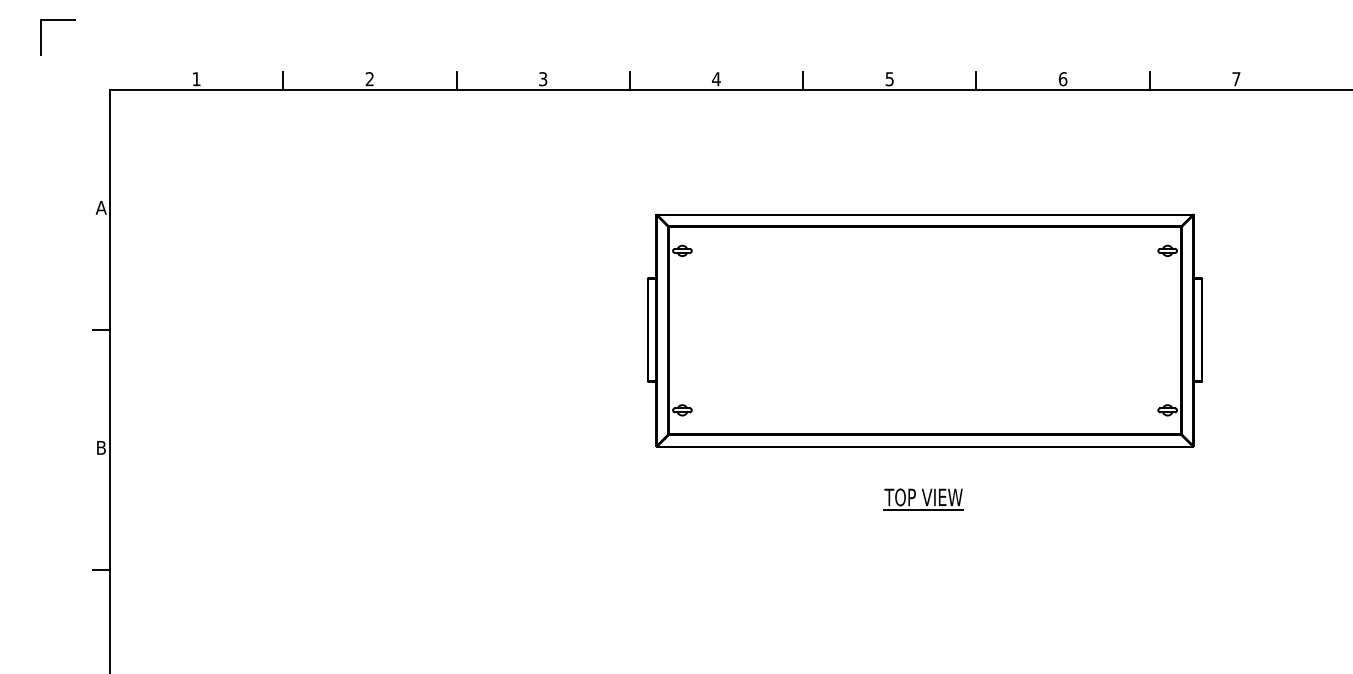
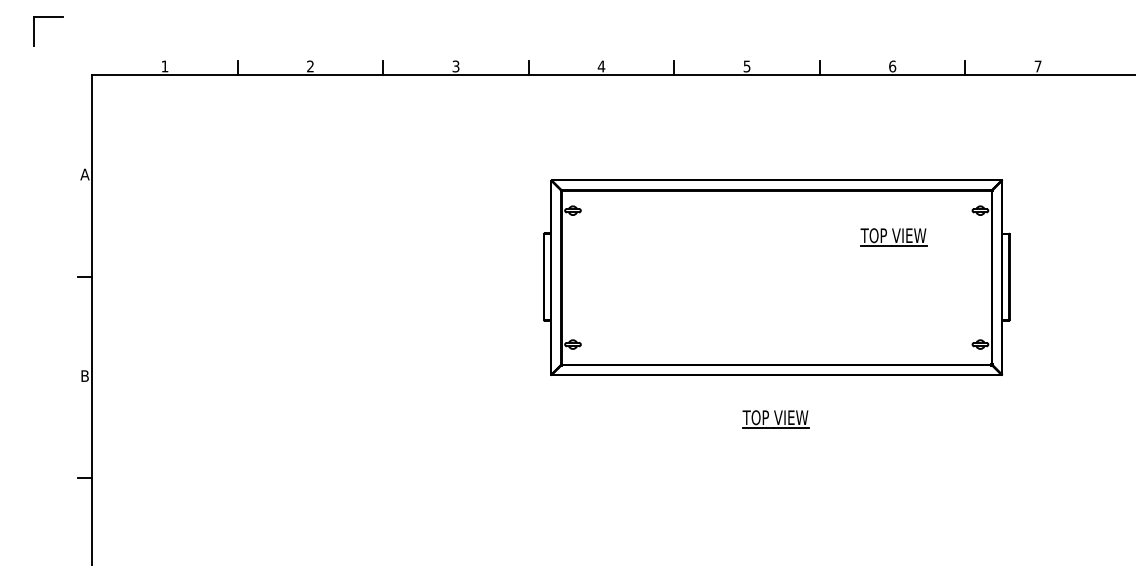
part: (1064, 282) -> (893, 237), added

